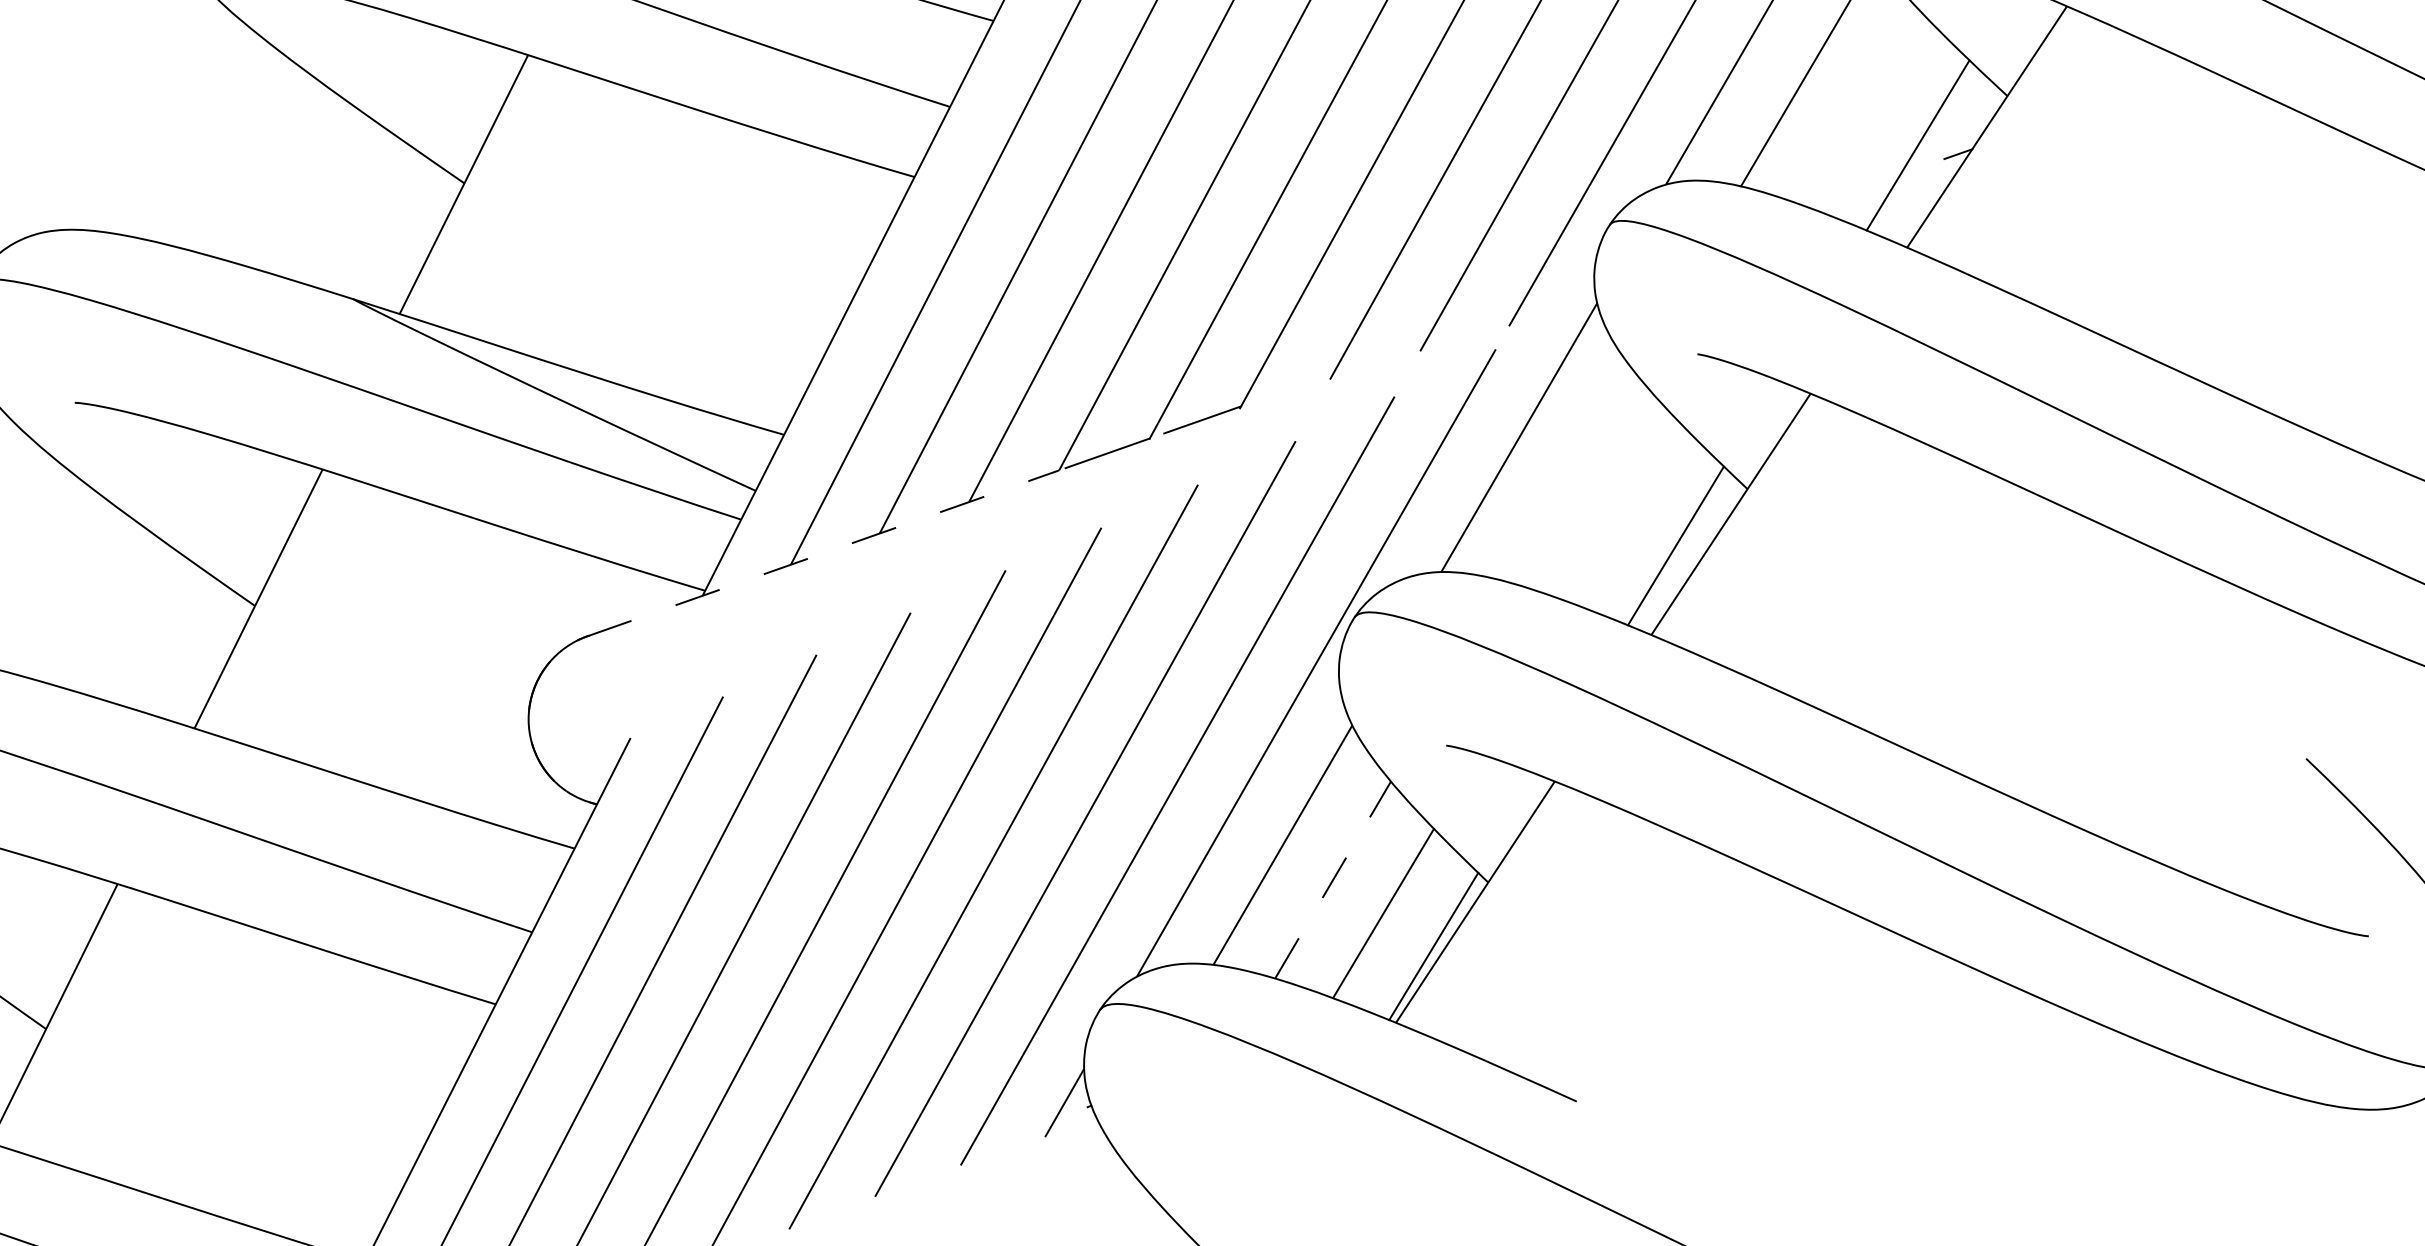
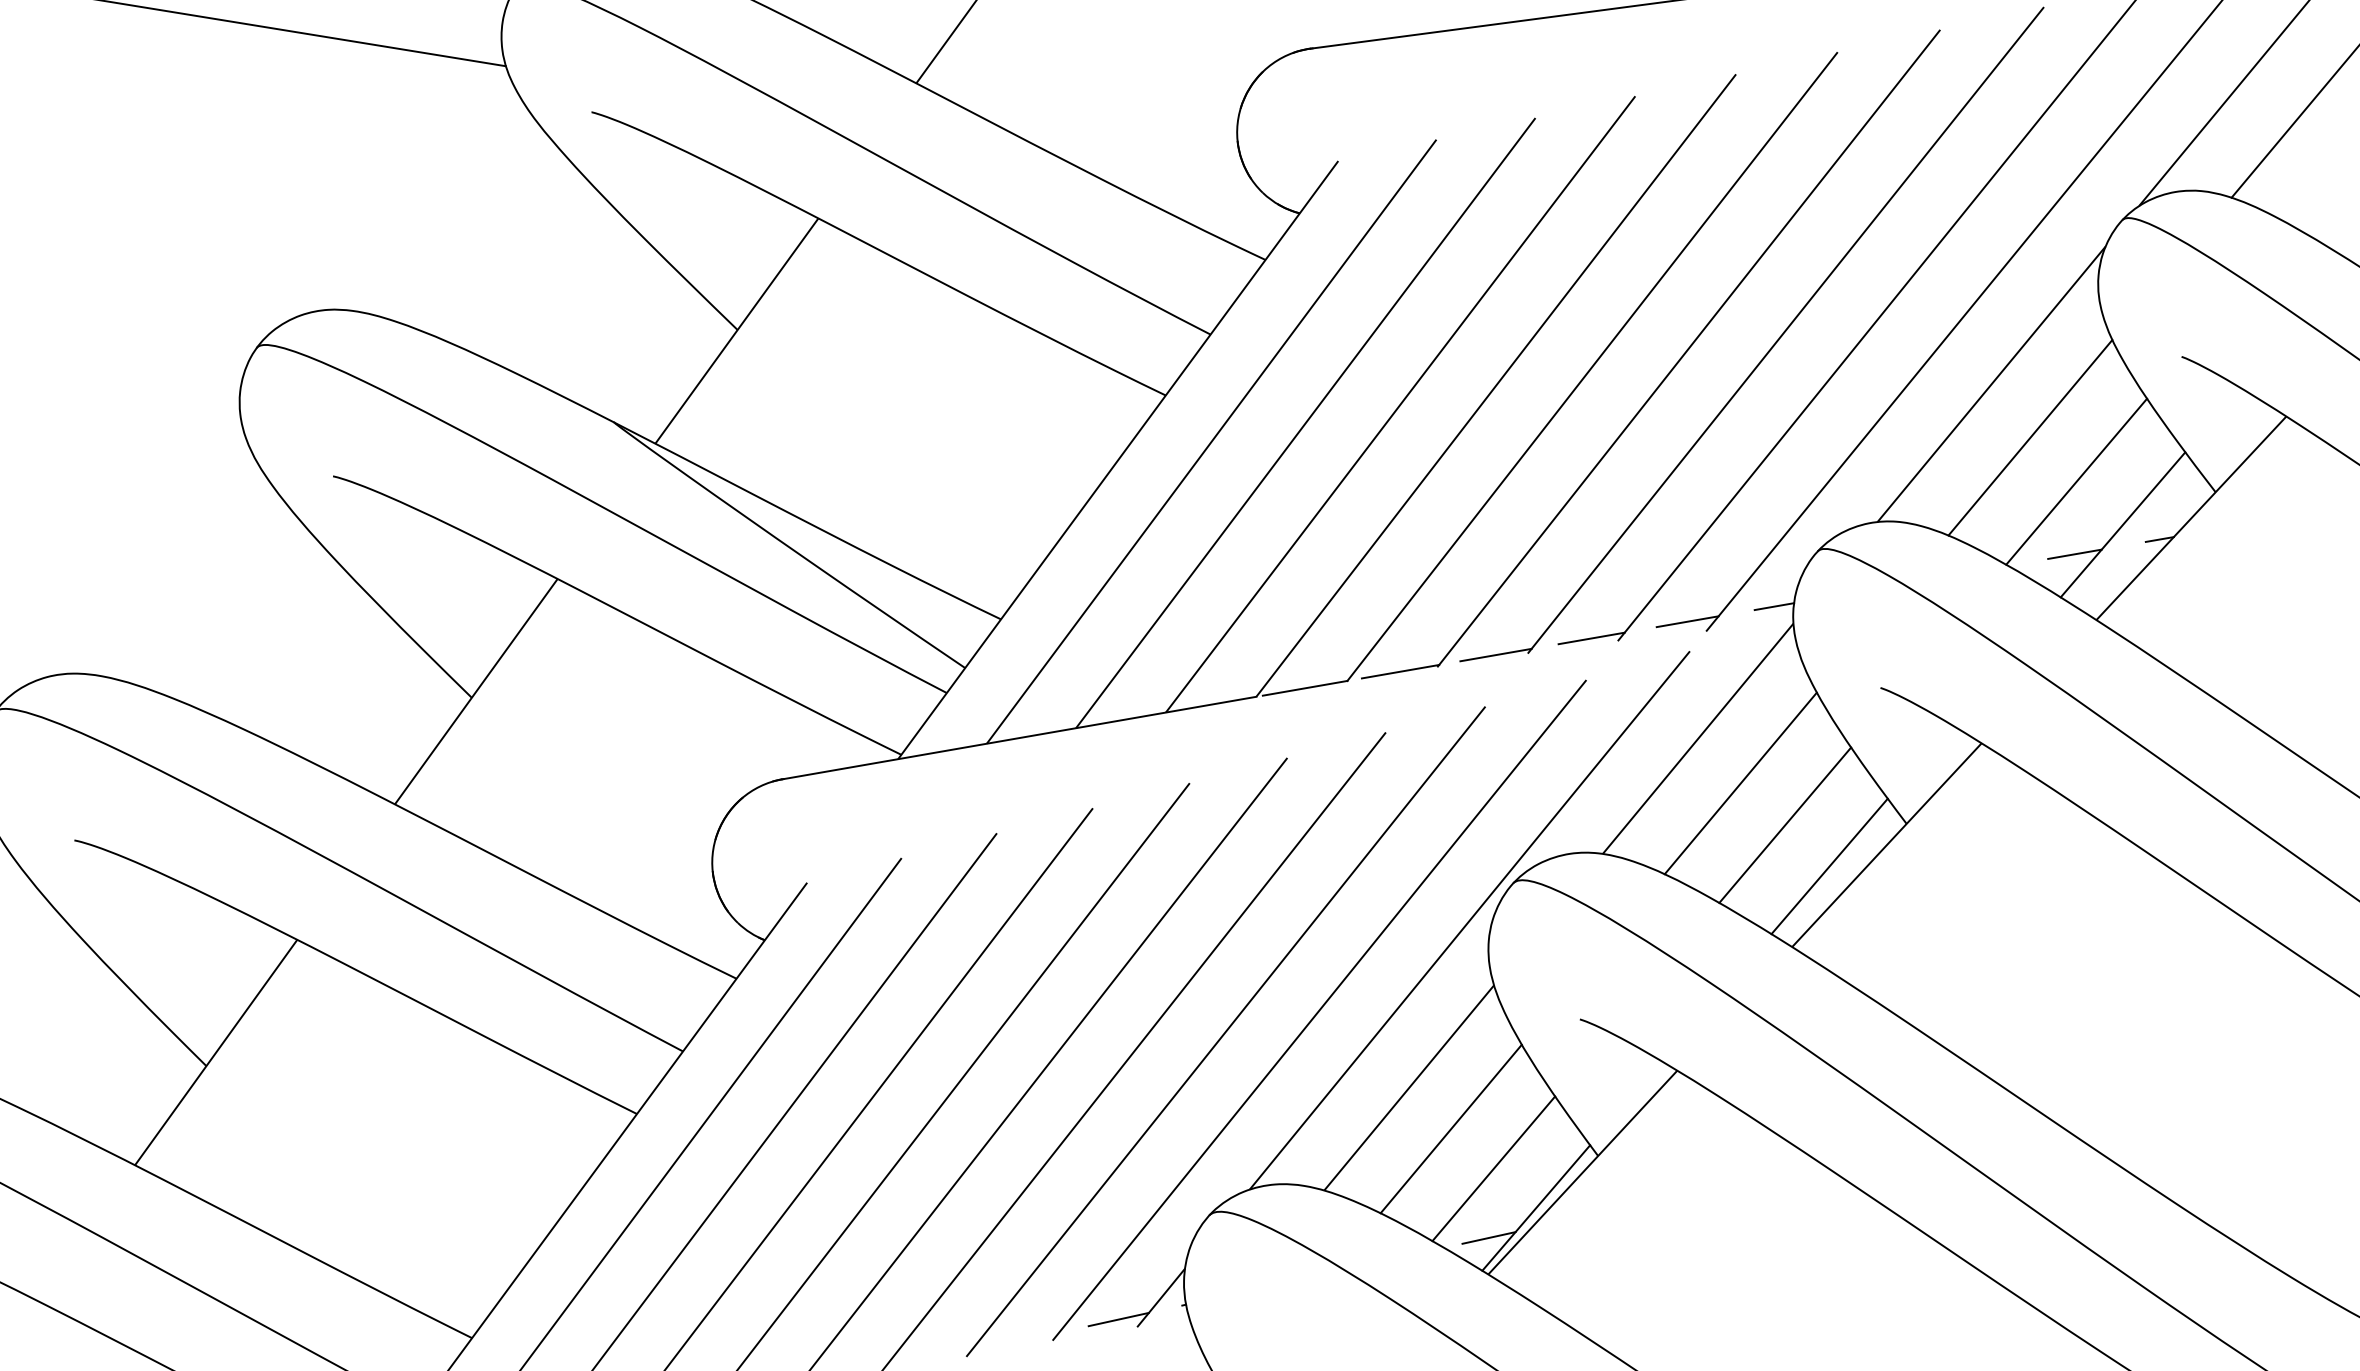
line: (1862, 108) -> (2076, 481), added
line: (1873, 183) -> (2074, 553), added
line: (1574, 288) -> (1774, 606), added
line: (1488, 319) -> (1687, 621), added
line: (1392, 353) -> (1591, 638), added
line: (1297, 386) -> (1495, 654), added
line: (1570, 476) -> (1740, 783), added
line: (1623, 510) -> (1785, 824), added
line: (823, 553) -> (1019, 738), dashed -> solid
line: (1333, 880) -> (1451, 1129), dashed -> solid
line: (1389, 984) -> (1488, 1237), added
line: (1024, 1132) -> (1118, 1319), added

